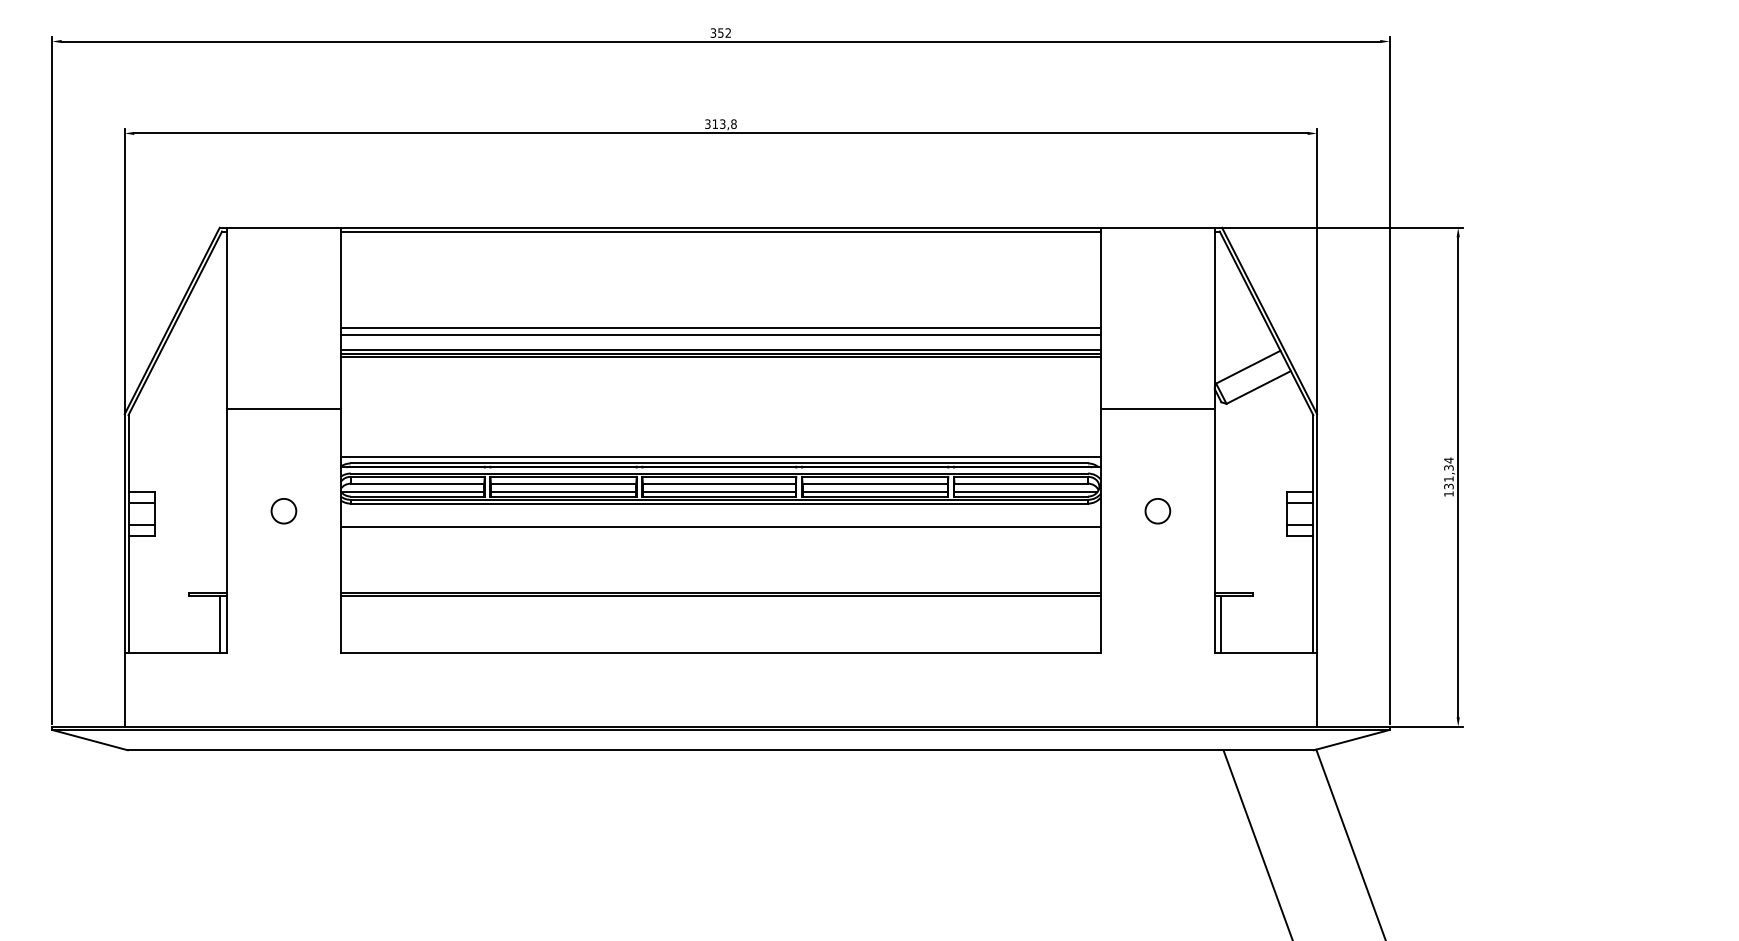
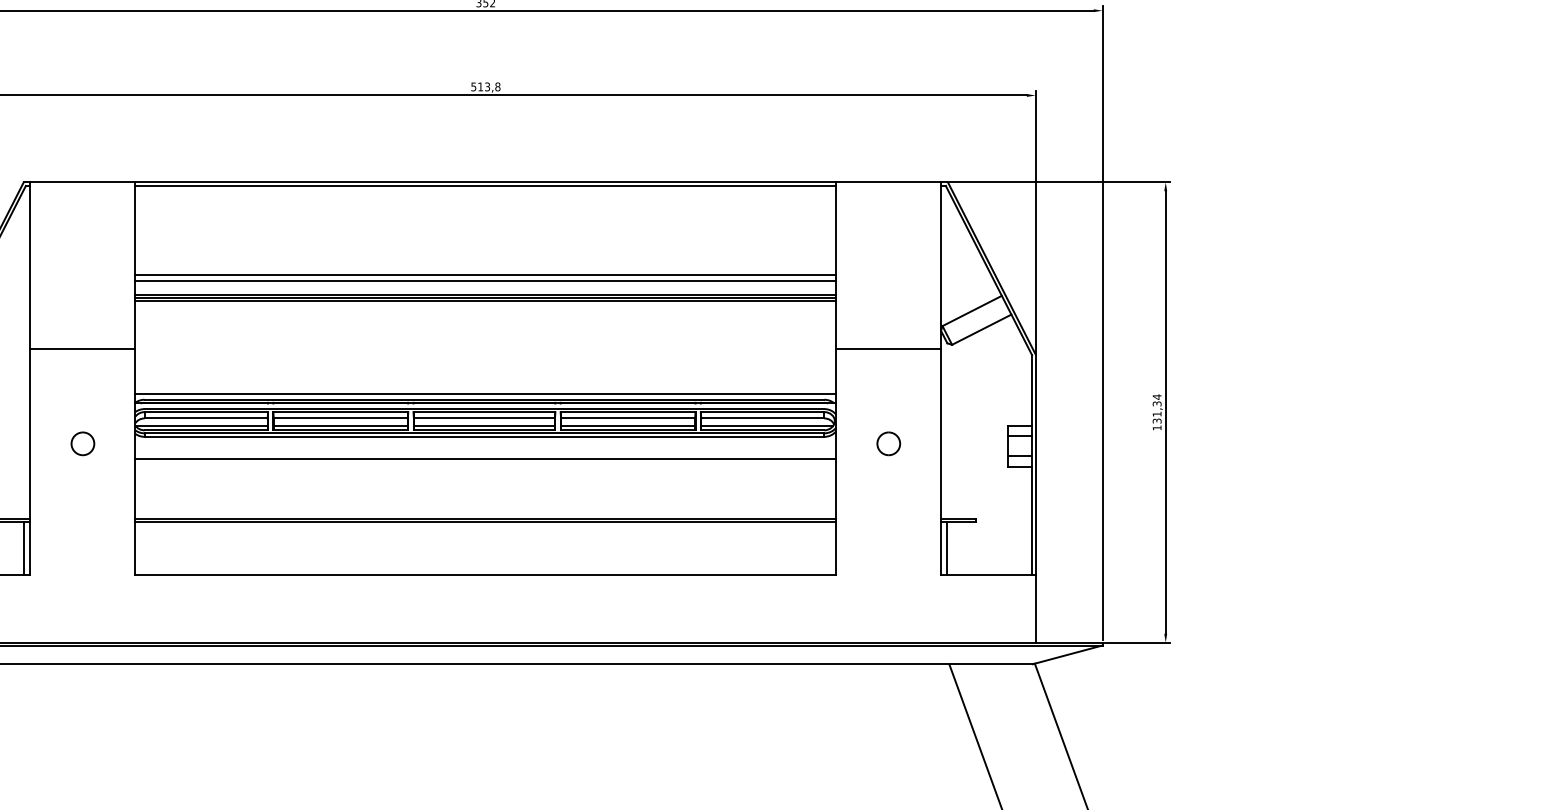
text: (707, 123) -> (473, 86), 313,8 -> 513,8

